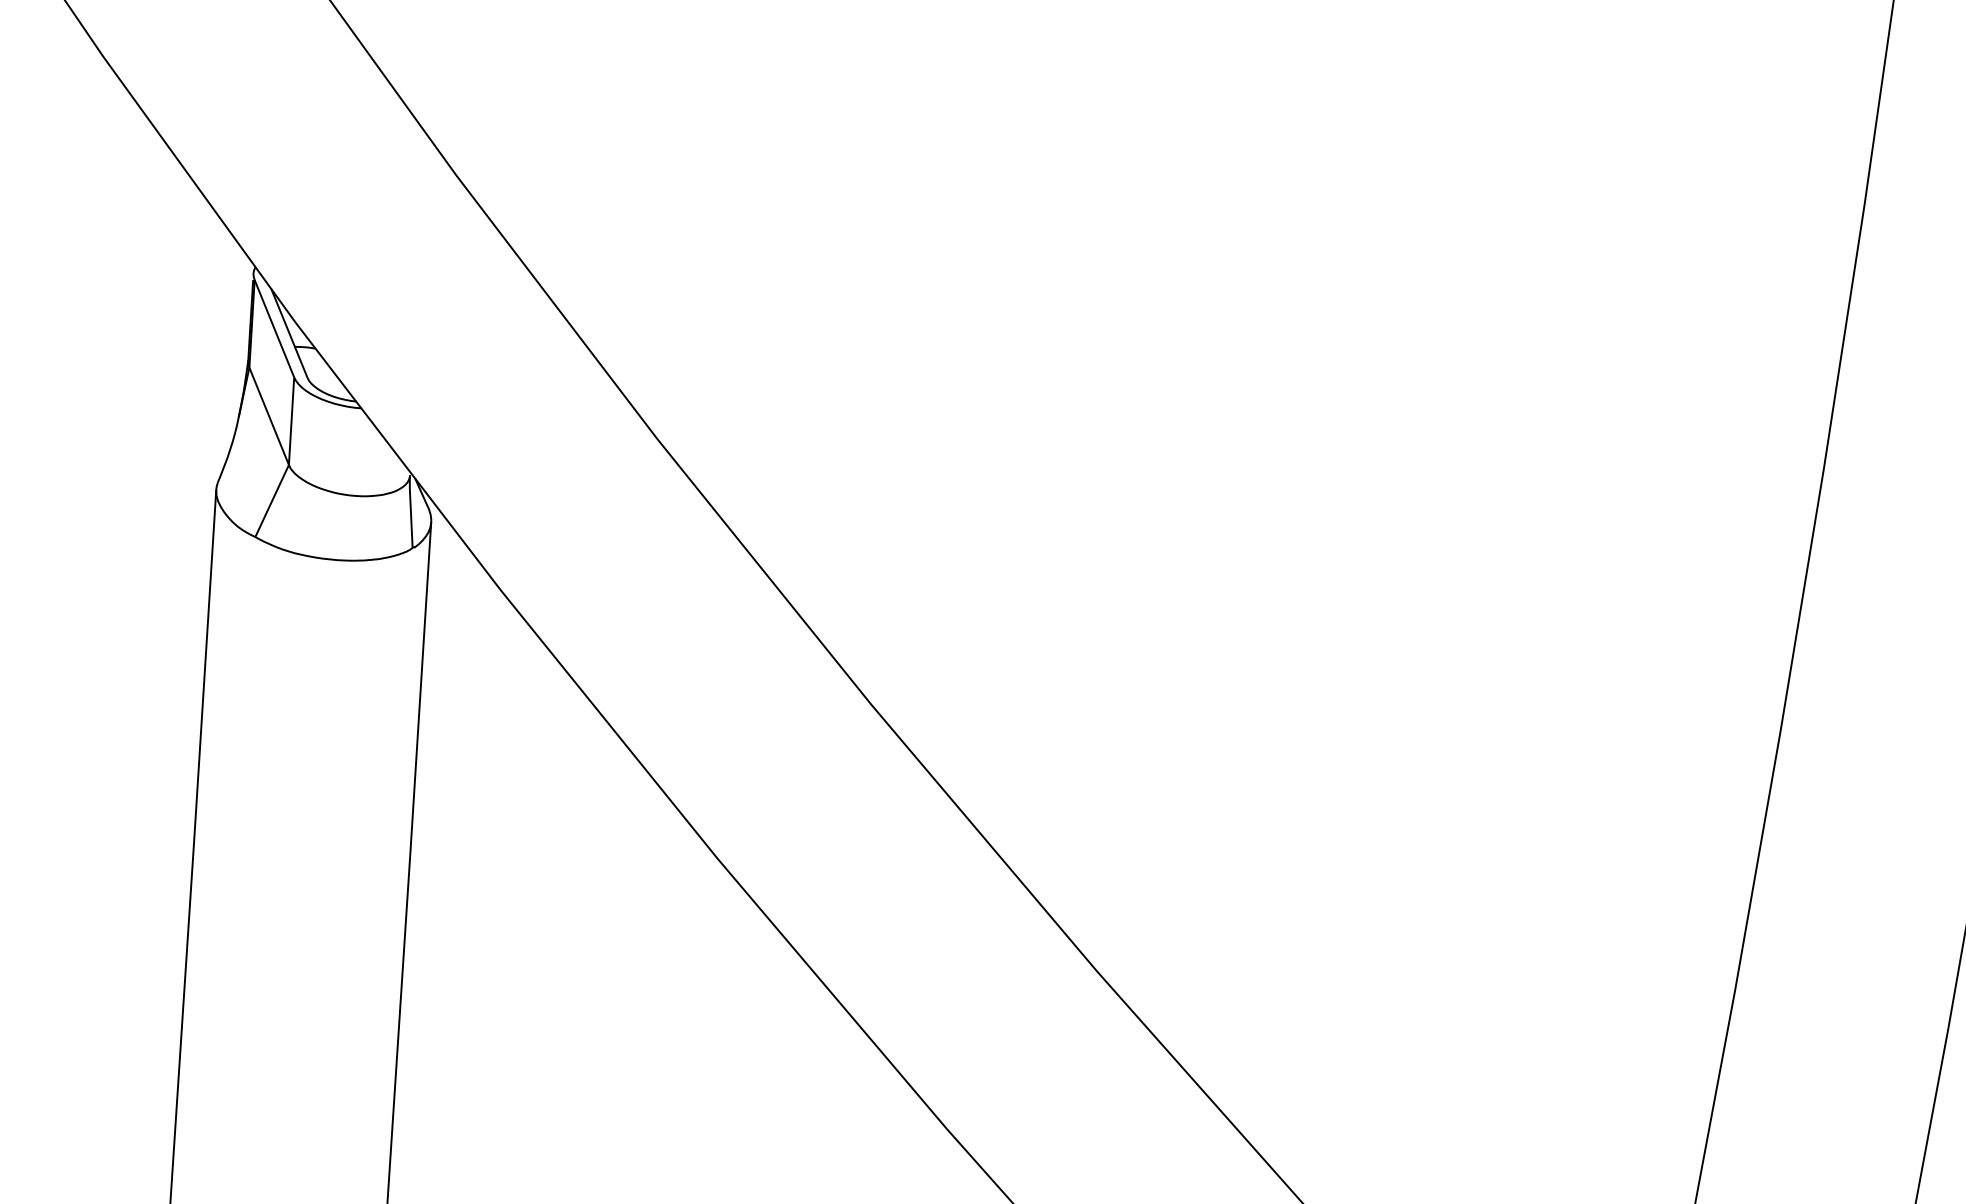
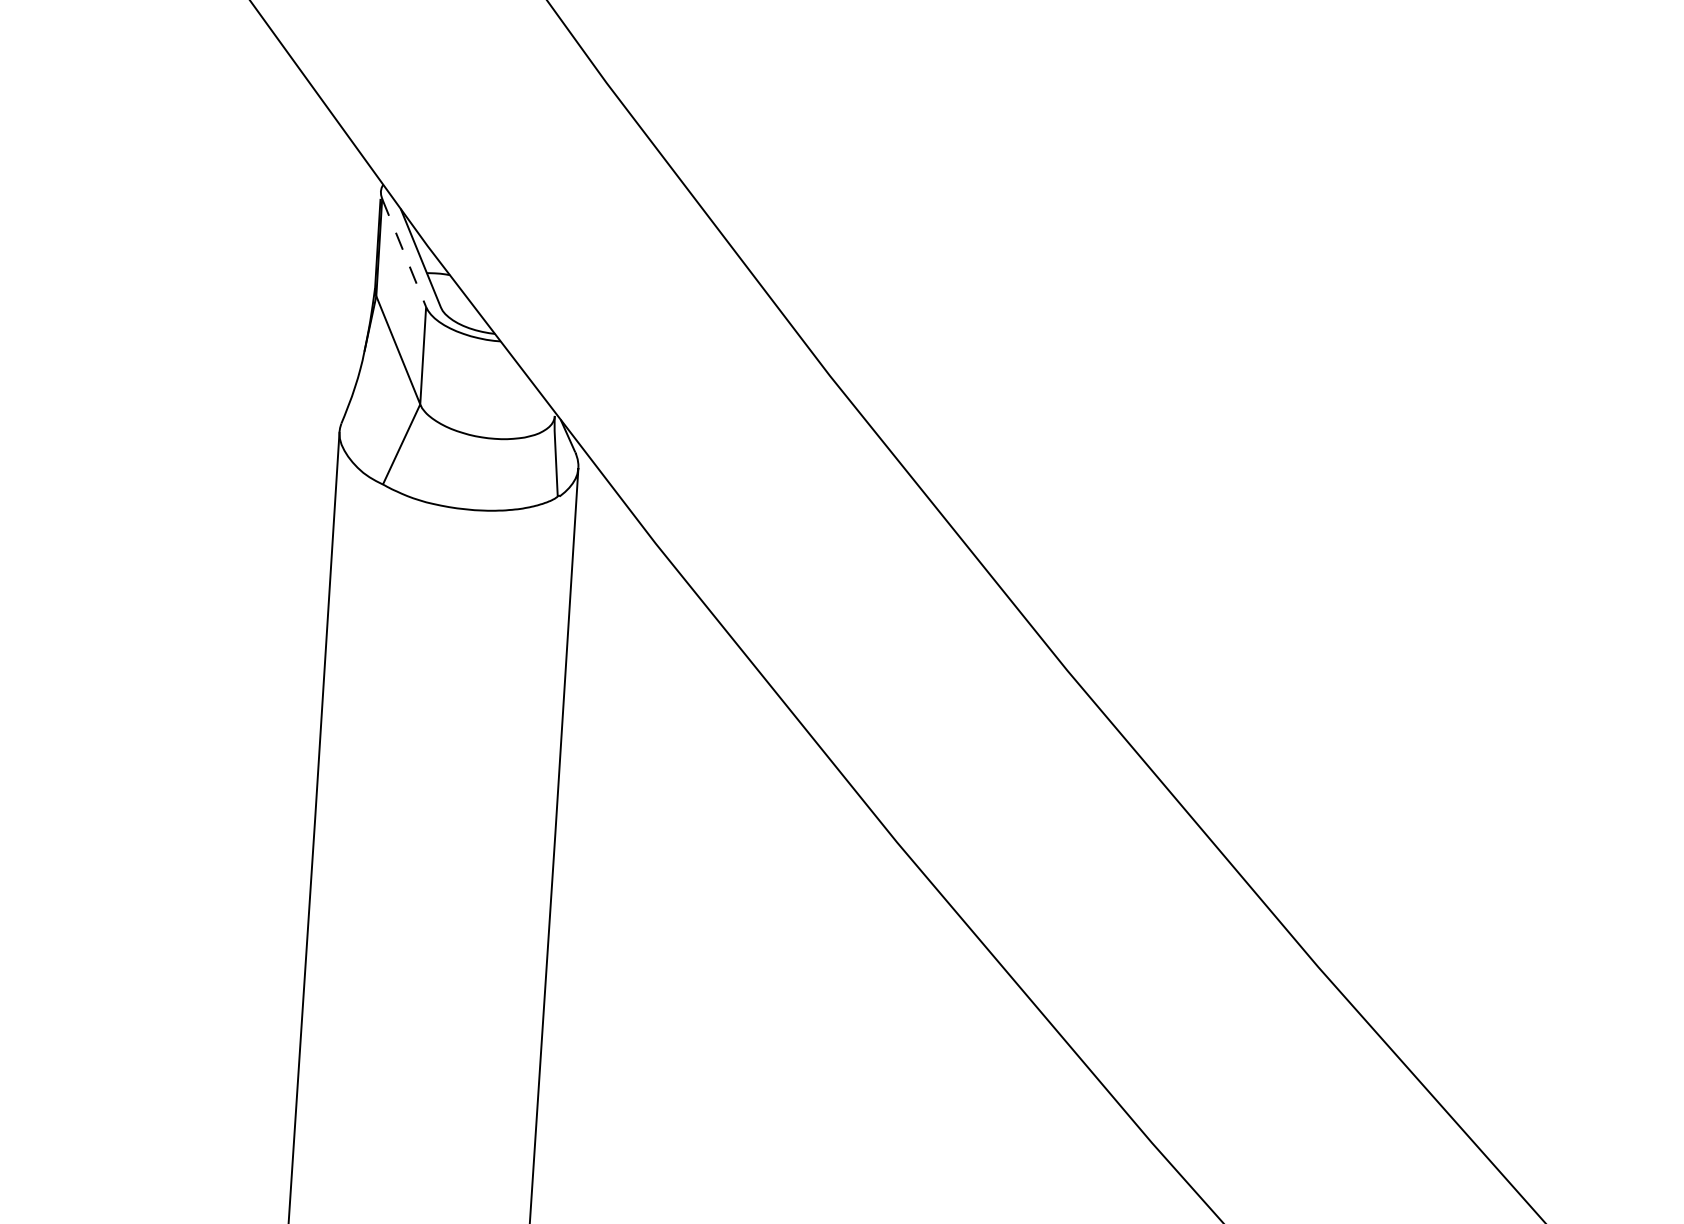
line: (274, 328) -> (404, 252), solid -> dashed

